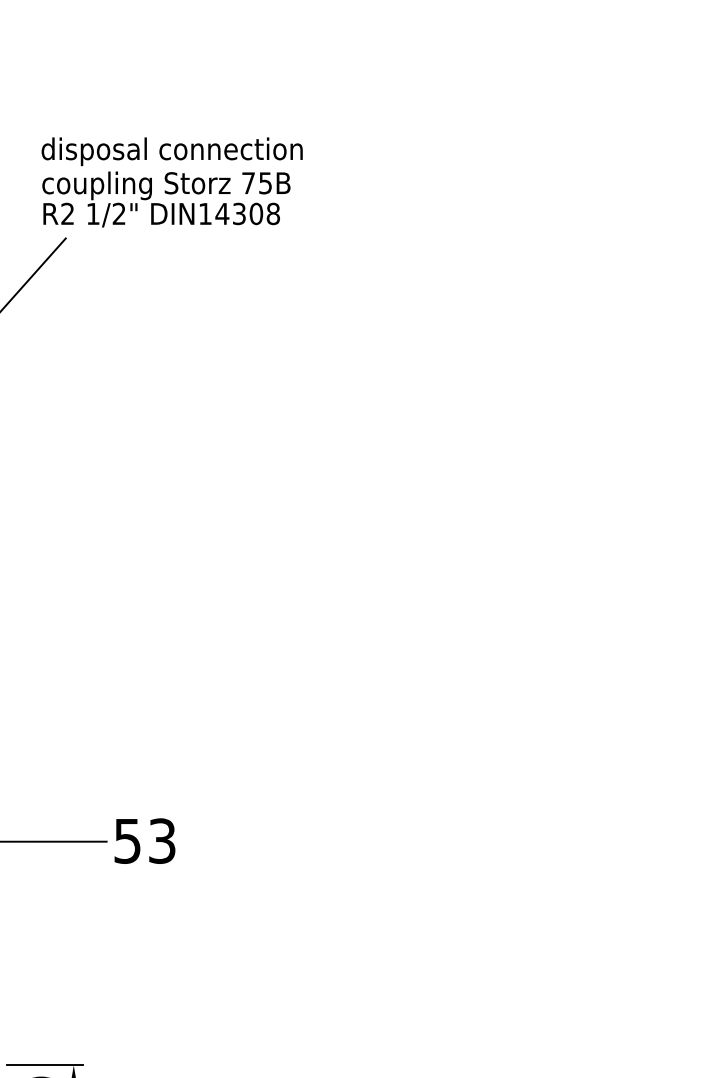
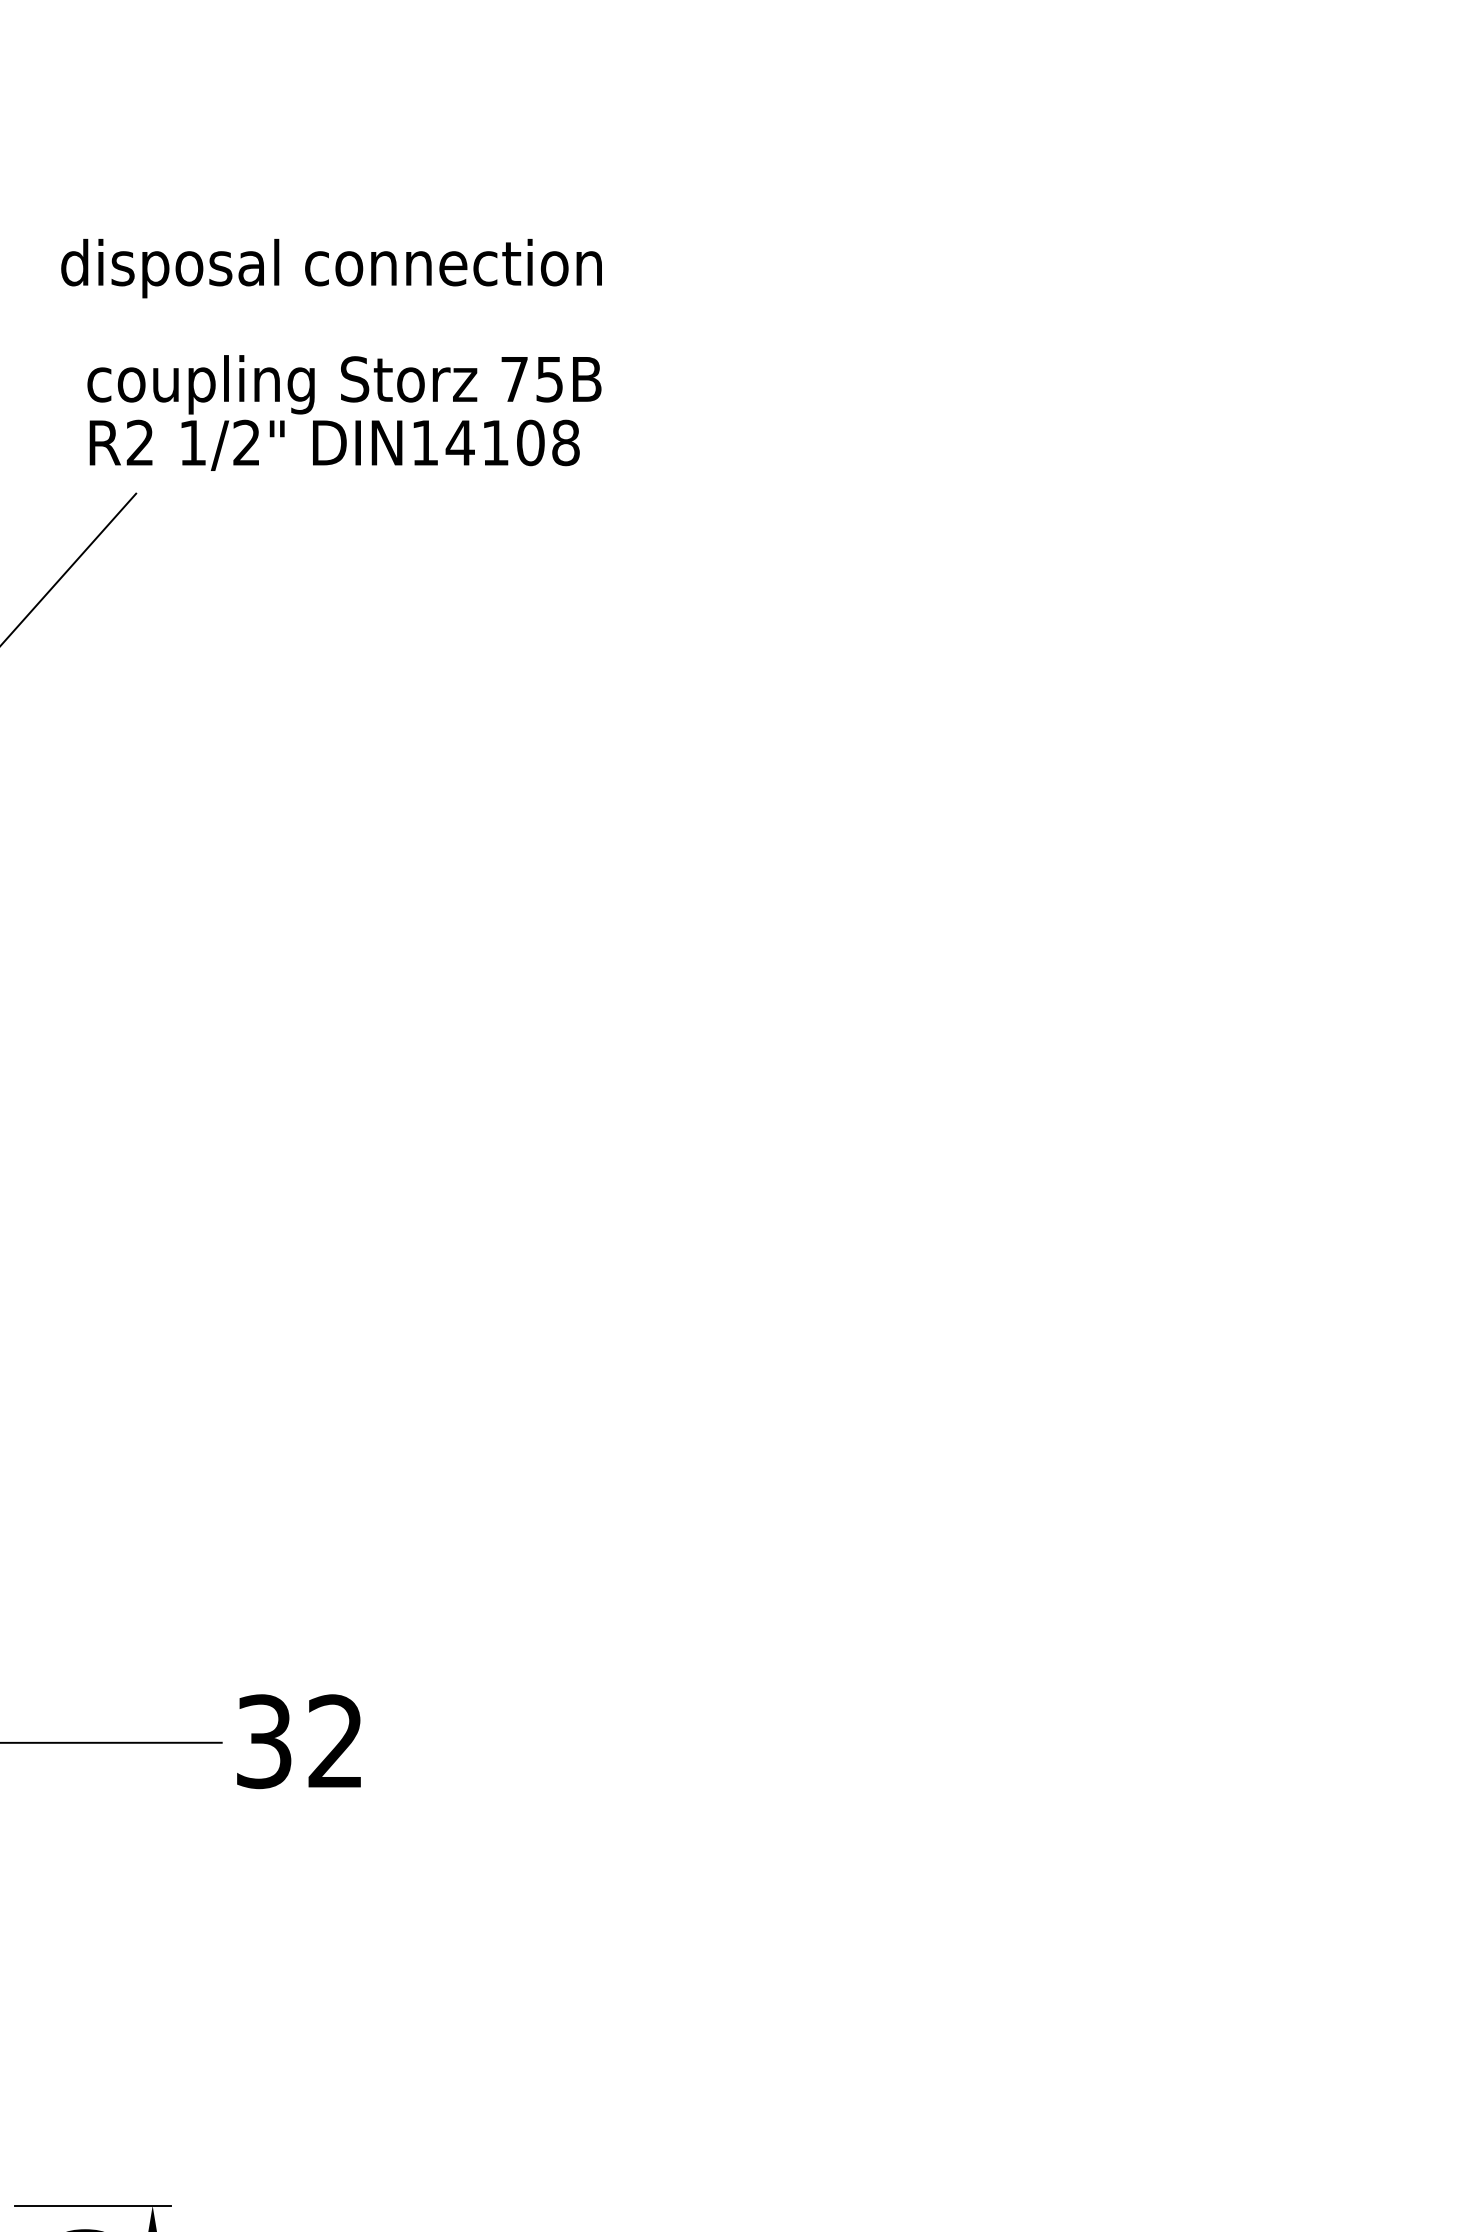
text: (171, 151) -> (330, 268), moved
text: (239, 213) -> (495, 441), DIN14308 -> DIN14108
text: (145, 840) -> (301, 1740), 53 -> 32

